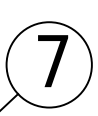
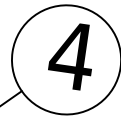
text: (52, 61) -> (71, 56), 7 -> 4

